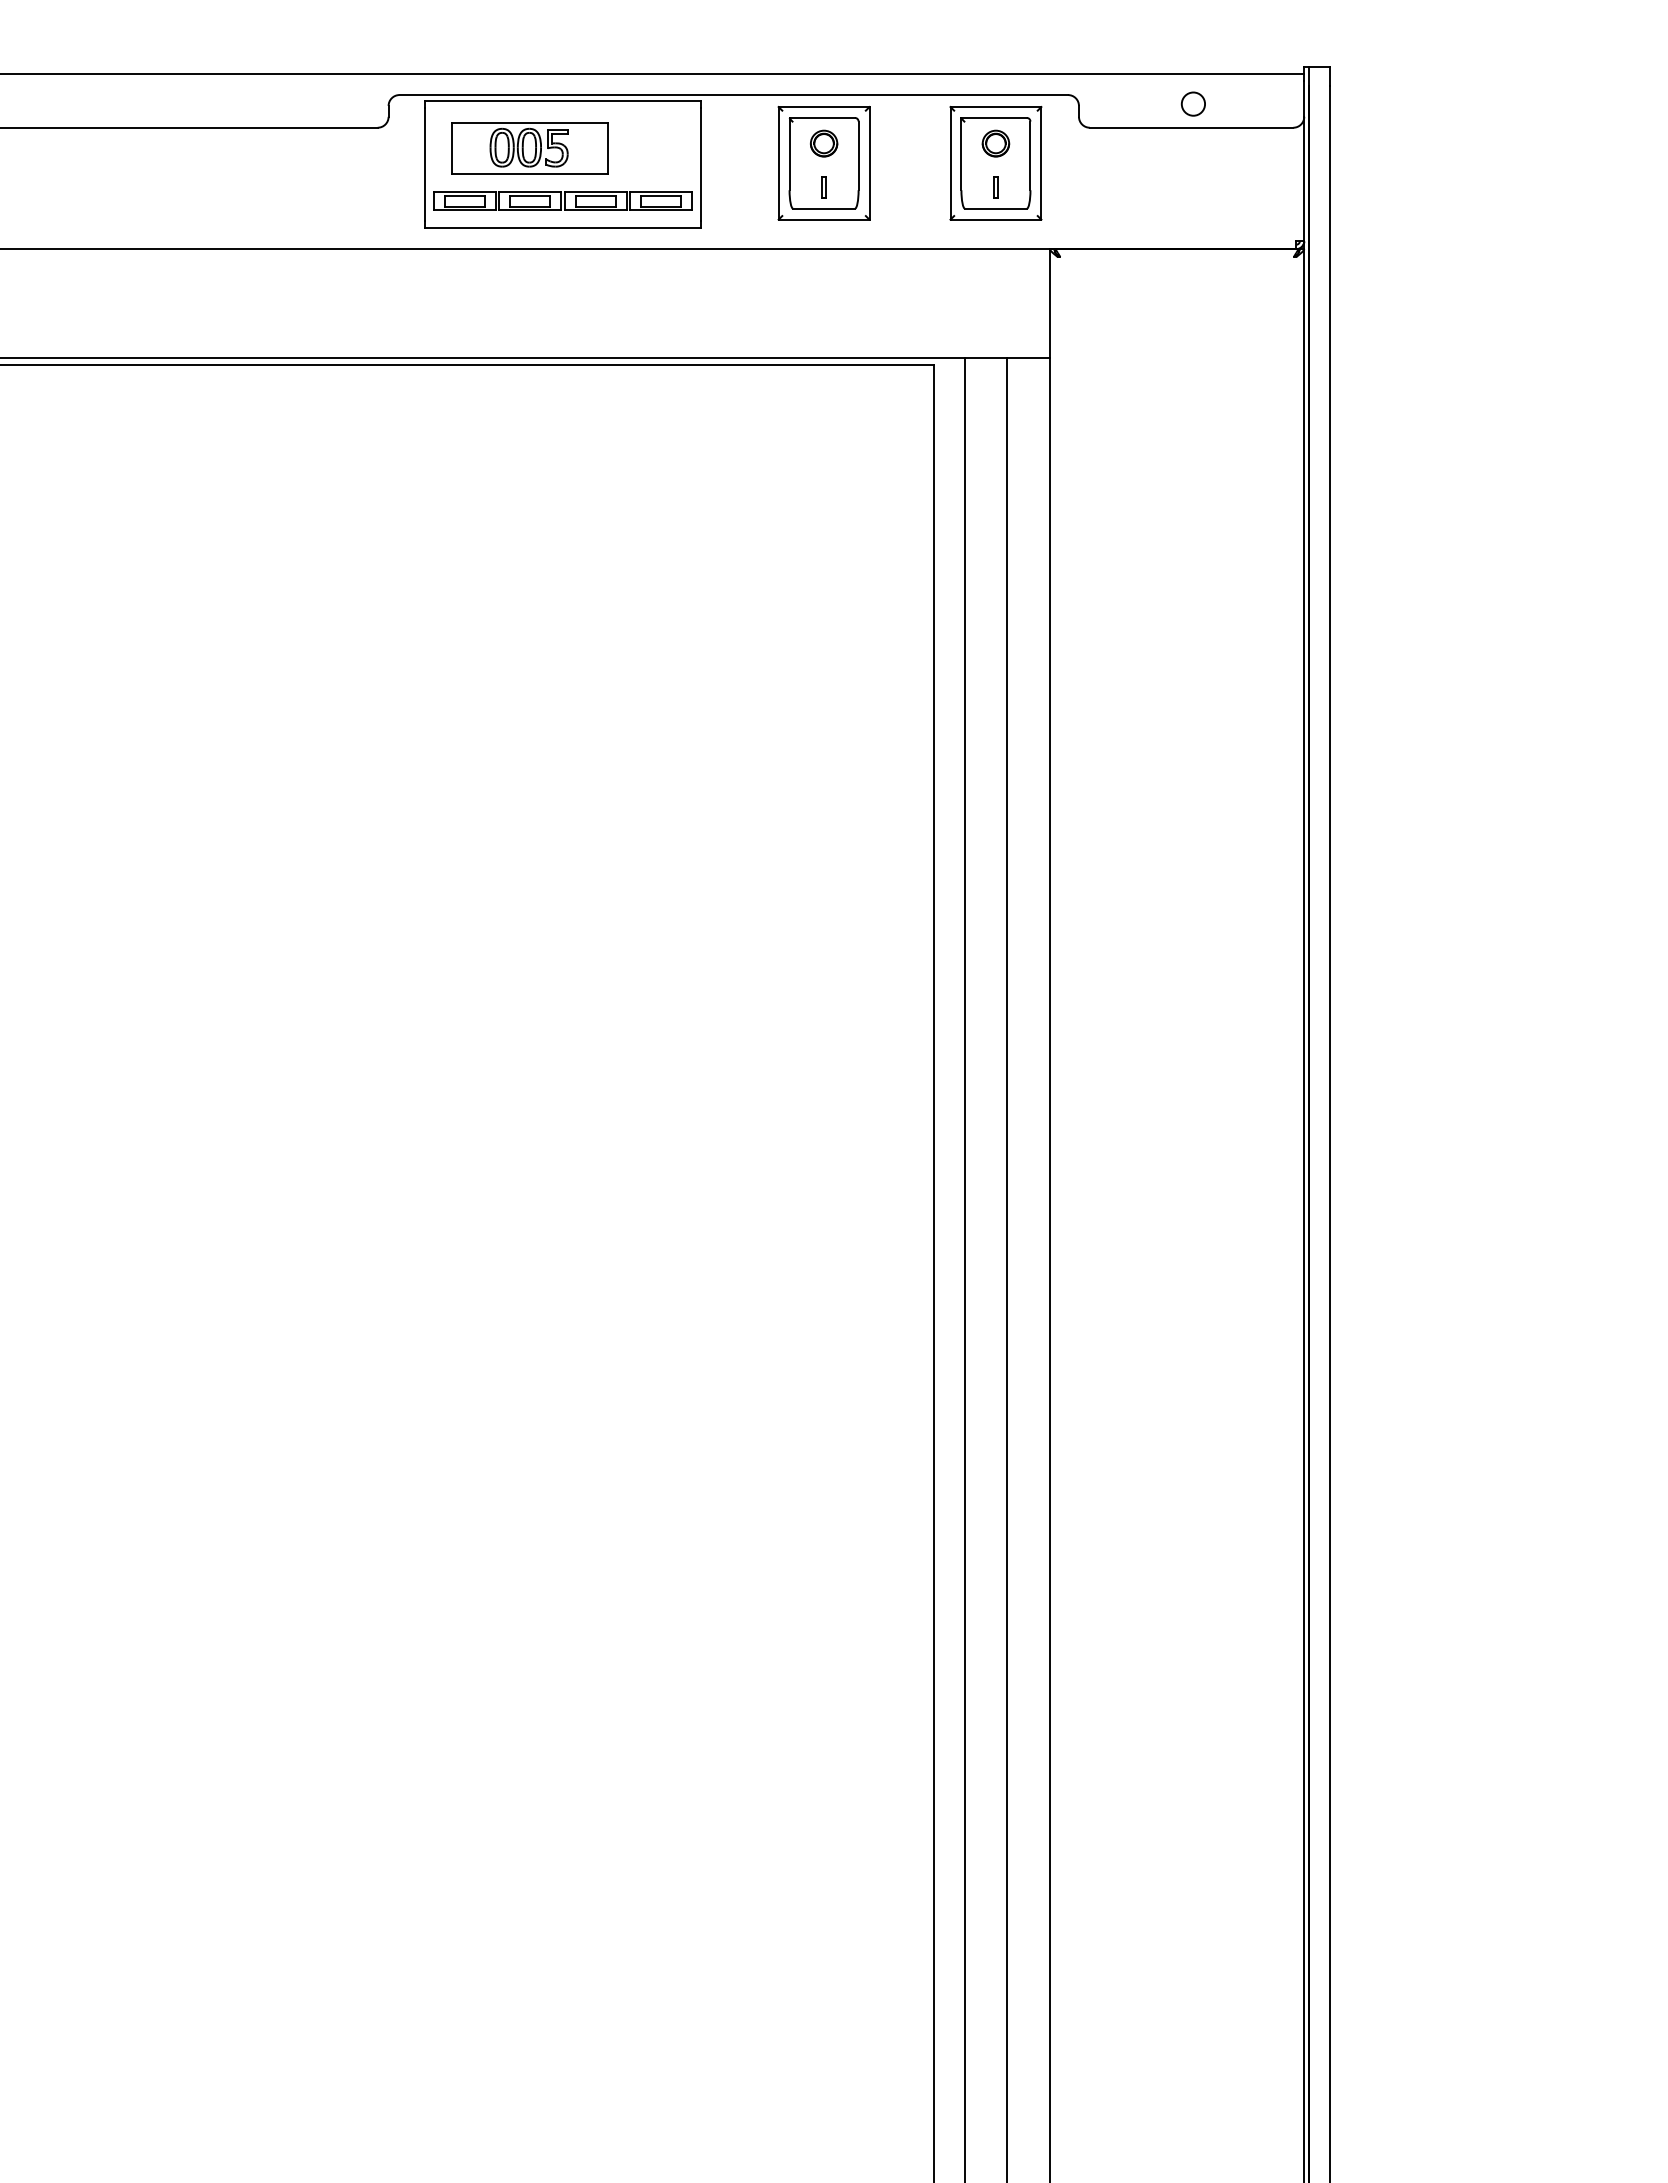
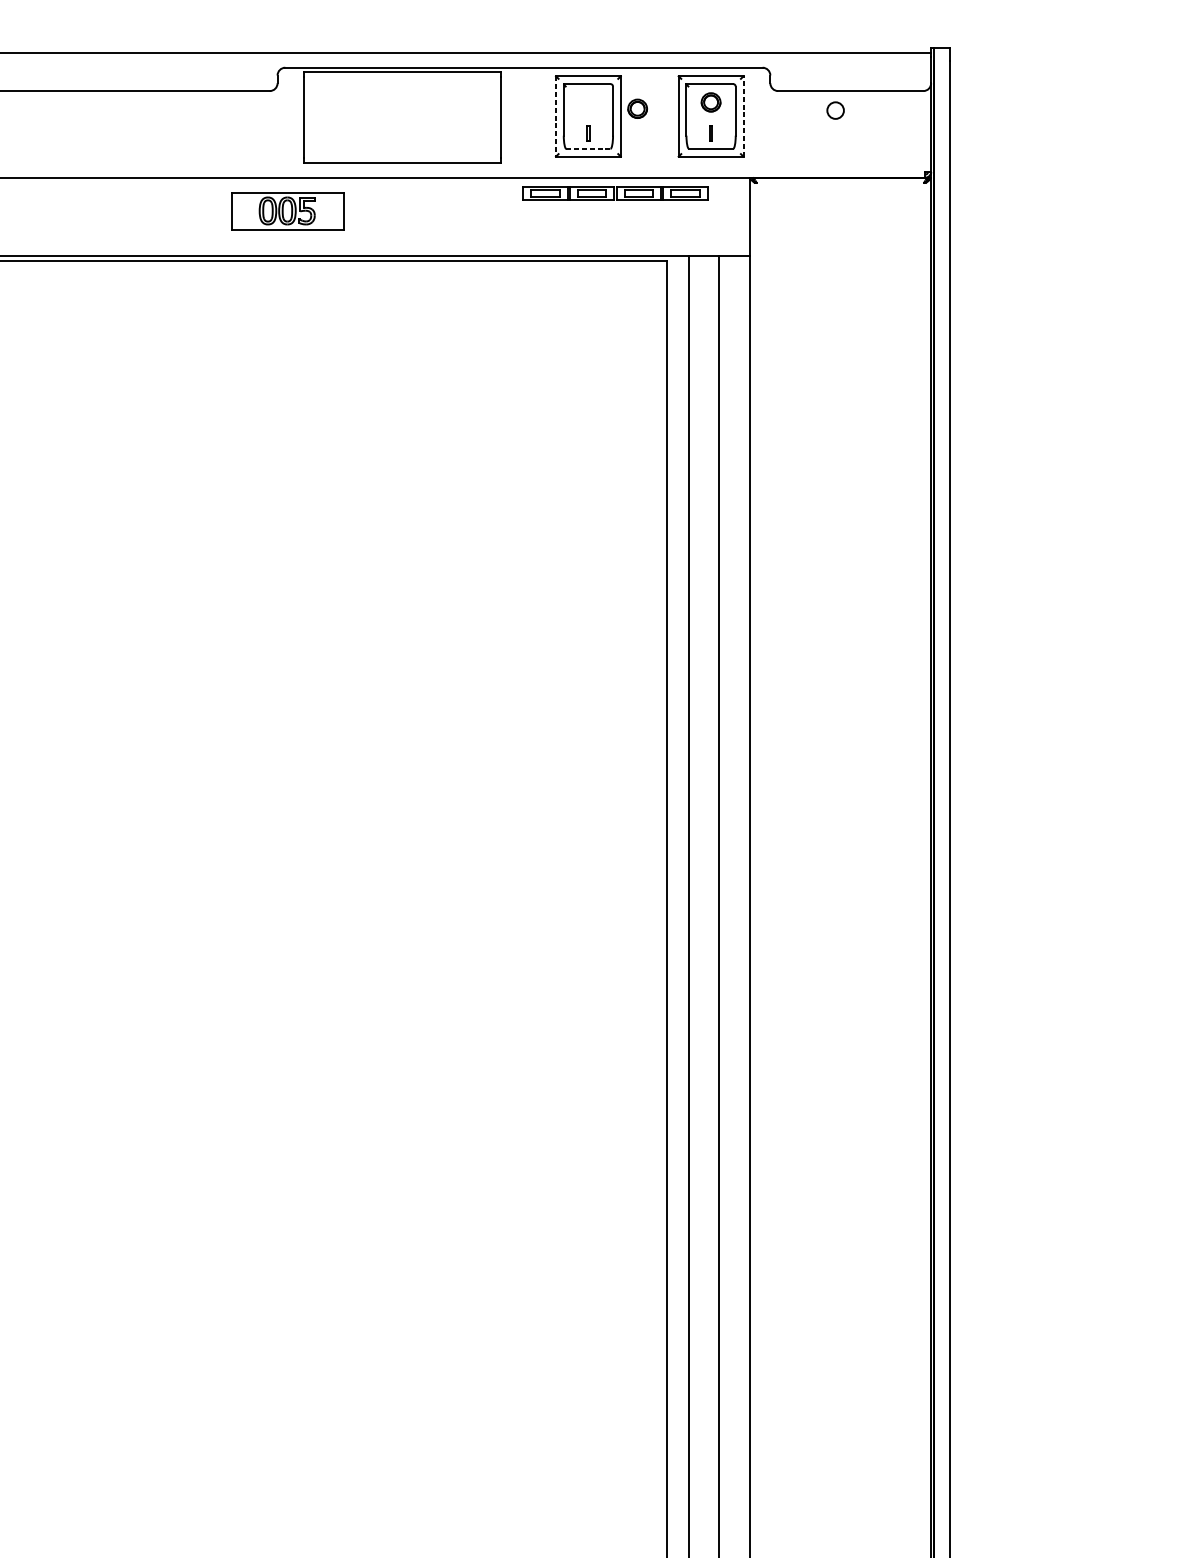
circle: (1192, 103) -> (834, 110), moved
part: (824, 143) -> (637, 108), moved
part: (529, 148) -> (287, 211), moved
line: (1041, 162) -> (743, 115), solid -> dashed
line: (778, 163) -> (555, 116), solid -> dashed
part: (562, 200) -> (615, 192), moved
line: (824, 208) -> (588, 148), solid -> dashed

